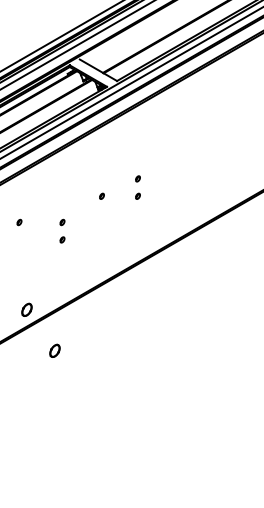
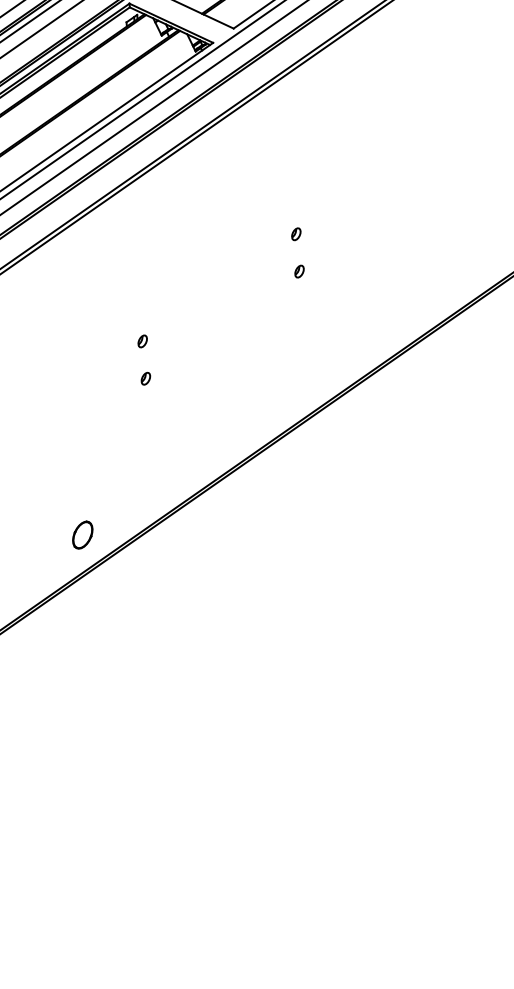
part: (101, 195) -> (221, 276), removed
part: (19, 222) -> (50, 349), removed
part: (54, 350) -> (149, 616), removed

